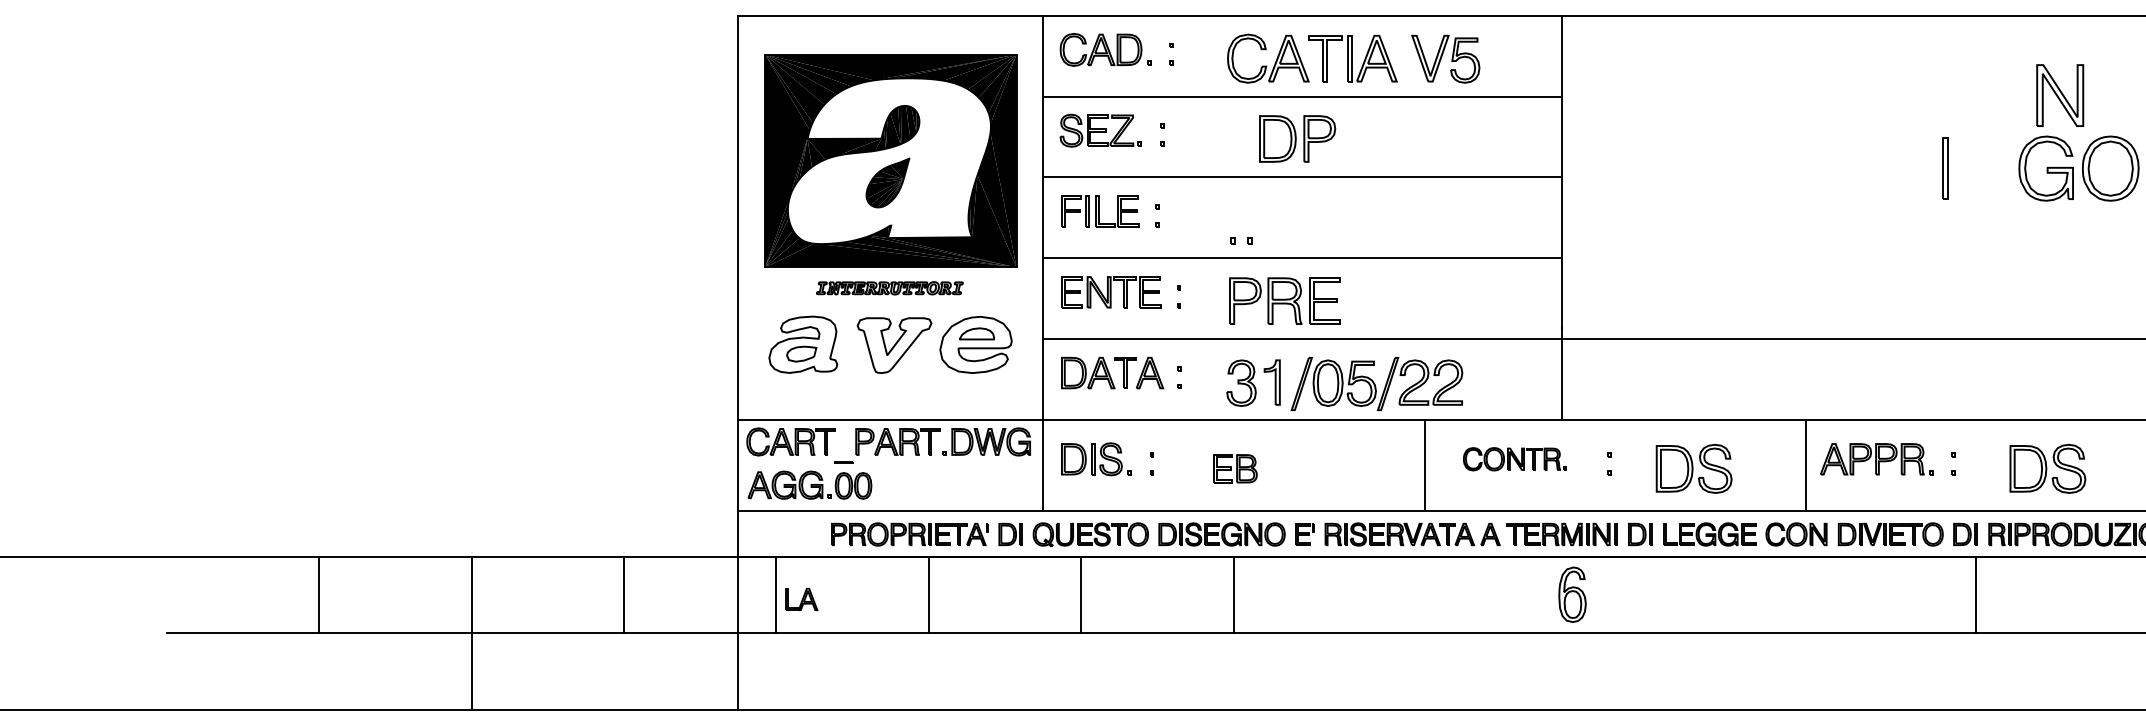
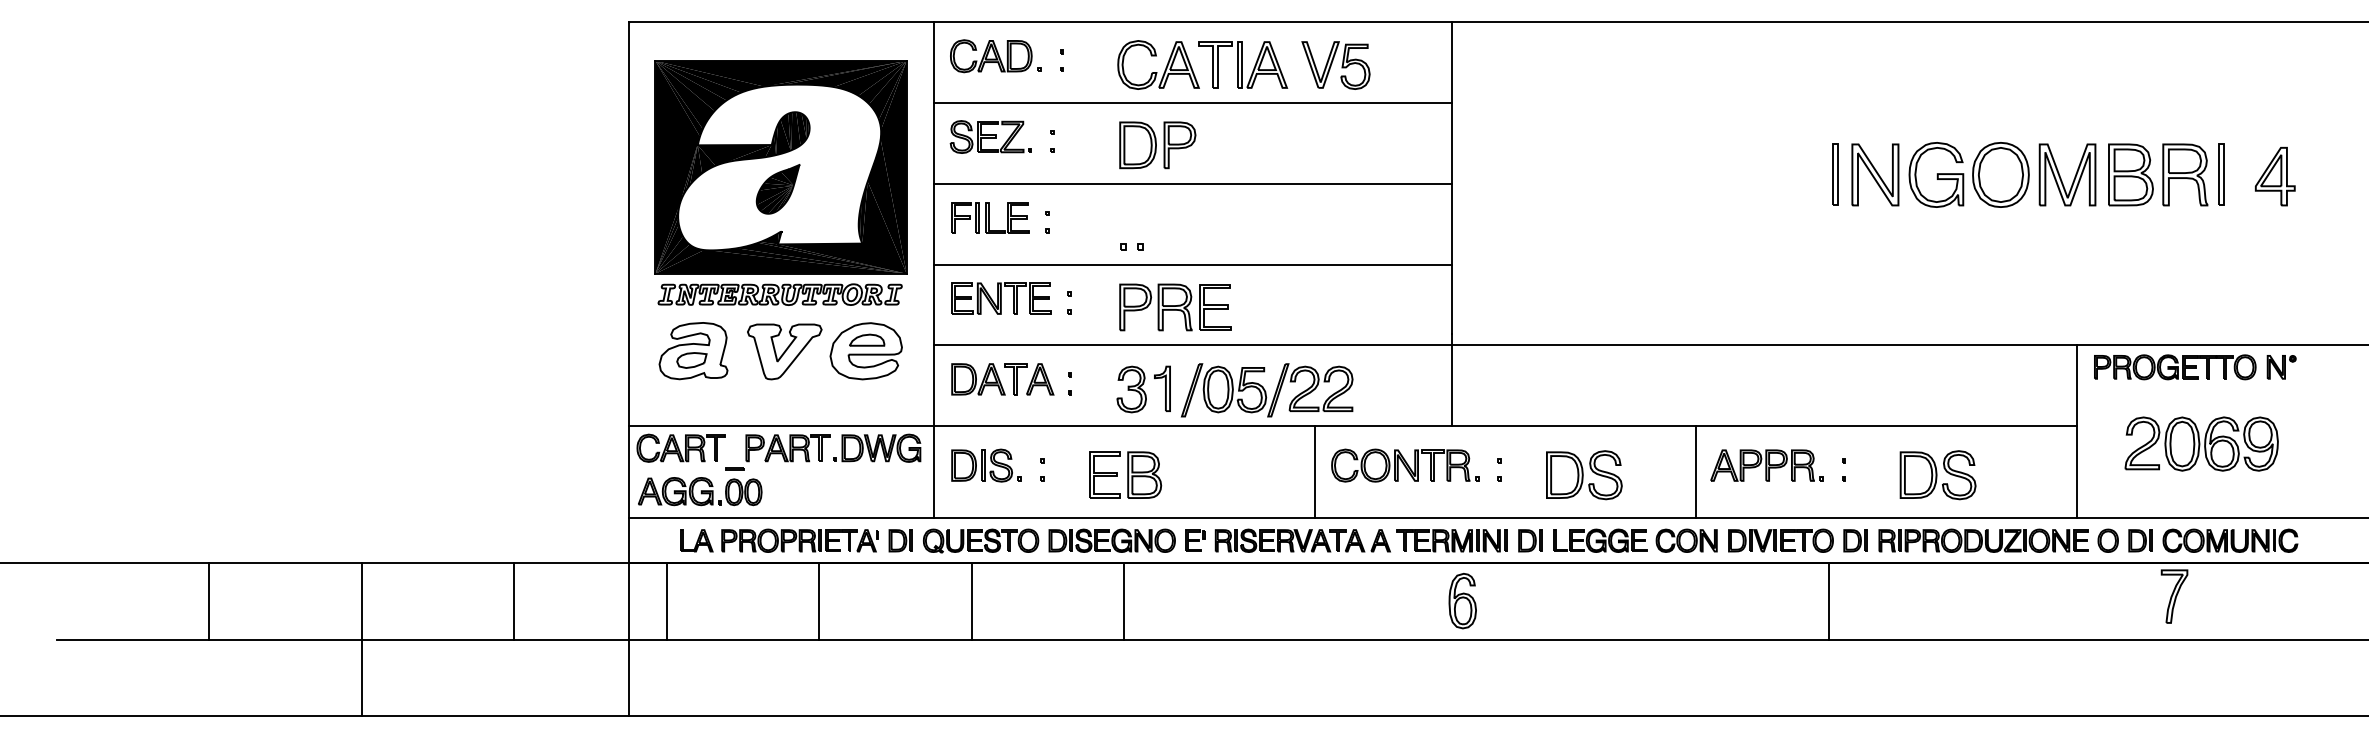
part: (2060, 95) -> (1875, 174), moved
part: (1297, 139) -> (1157, 145), moved
part: (889, 288) -> (779, 294), size x1.67
part: (1515, 459) -> (1405, 465), size x1.43
part: (1235, 468) -> (1125, 474), size x1.67
line: (1976, 595) -> (1829, 601), moved
part: (801, 599) -> (696, 540), moved

